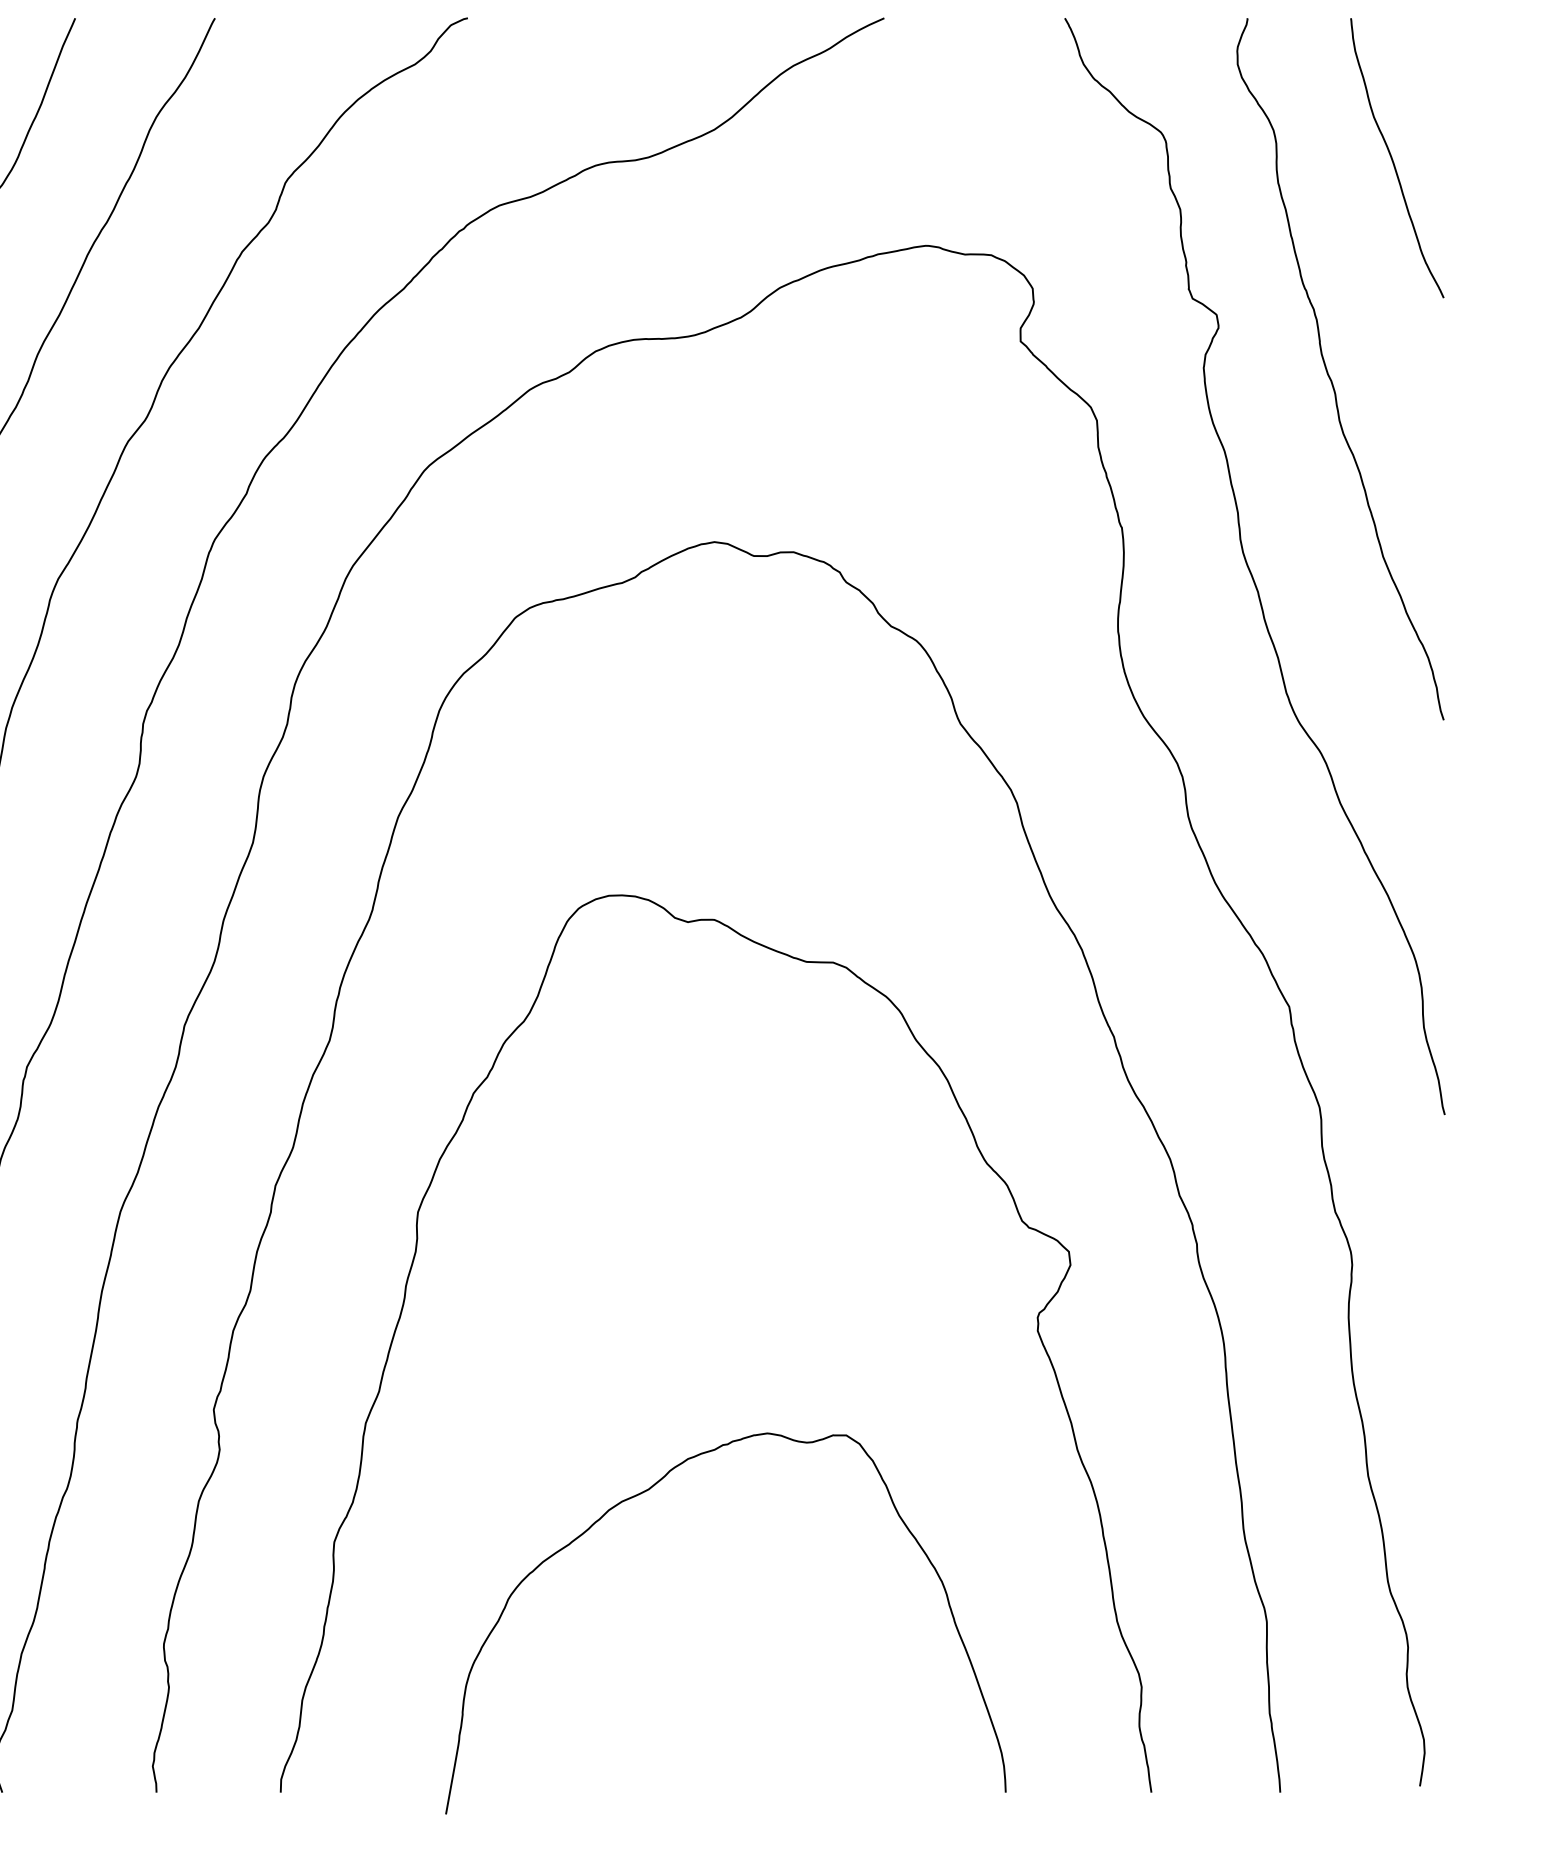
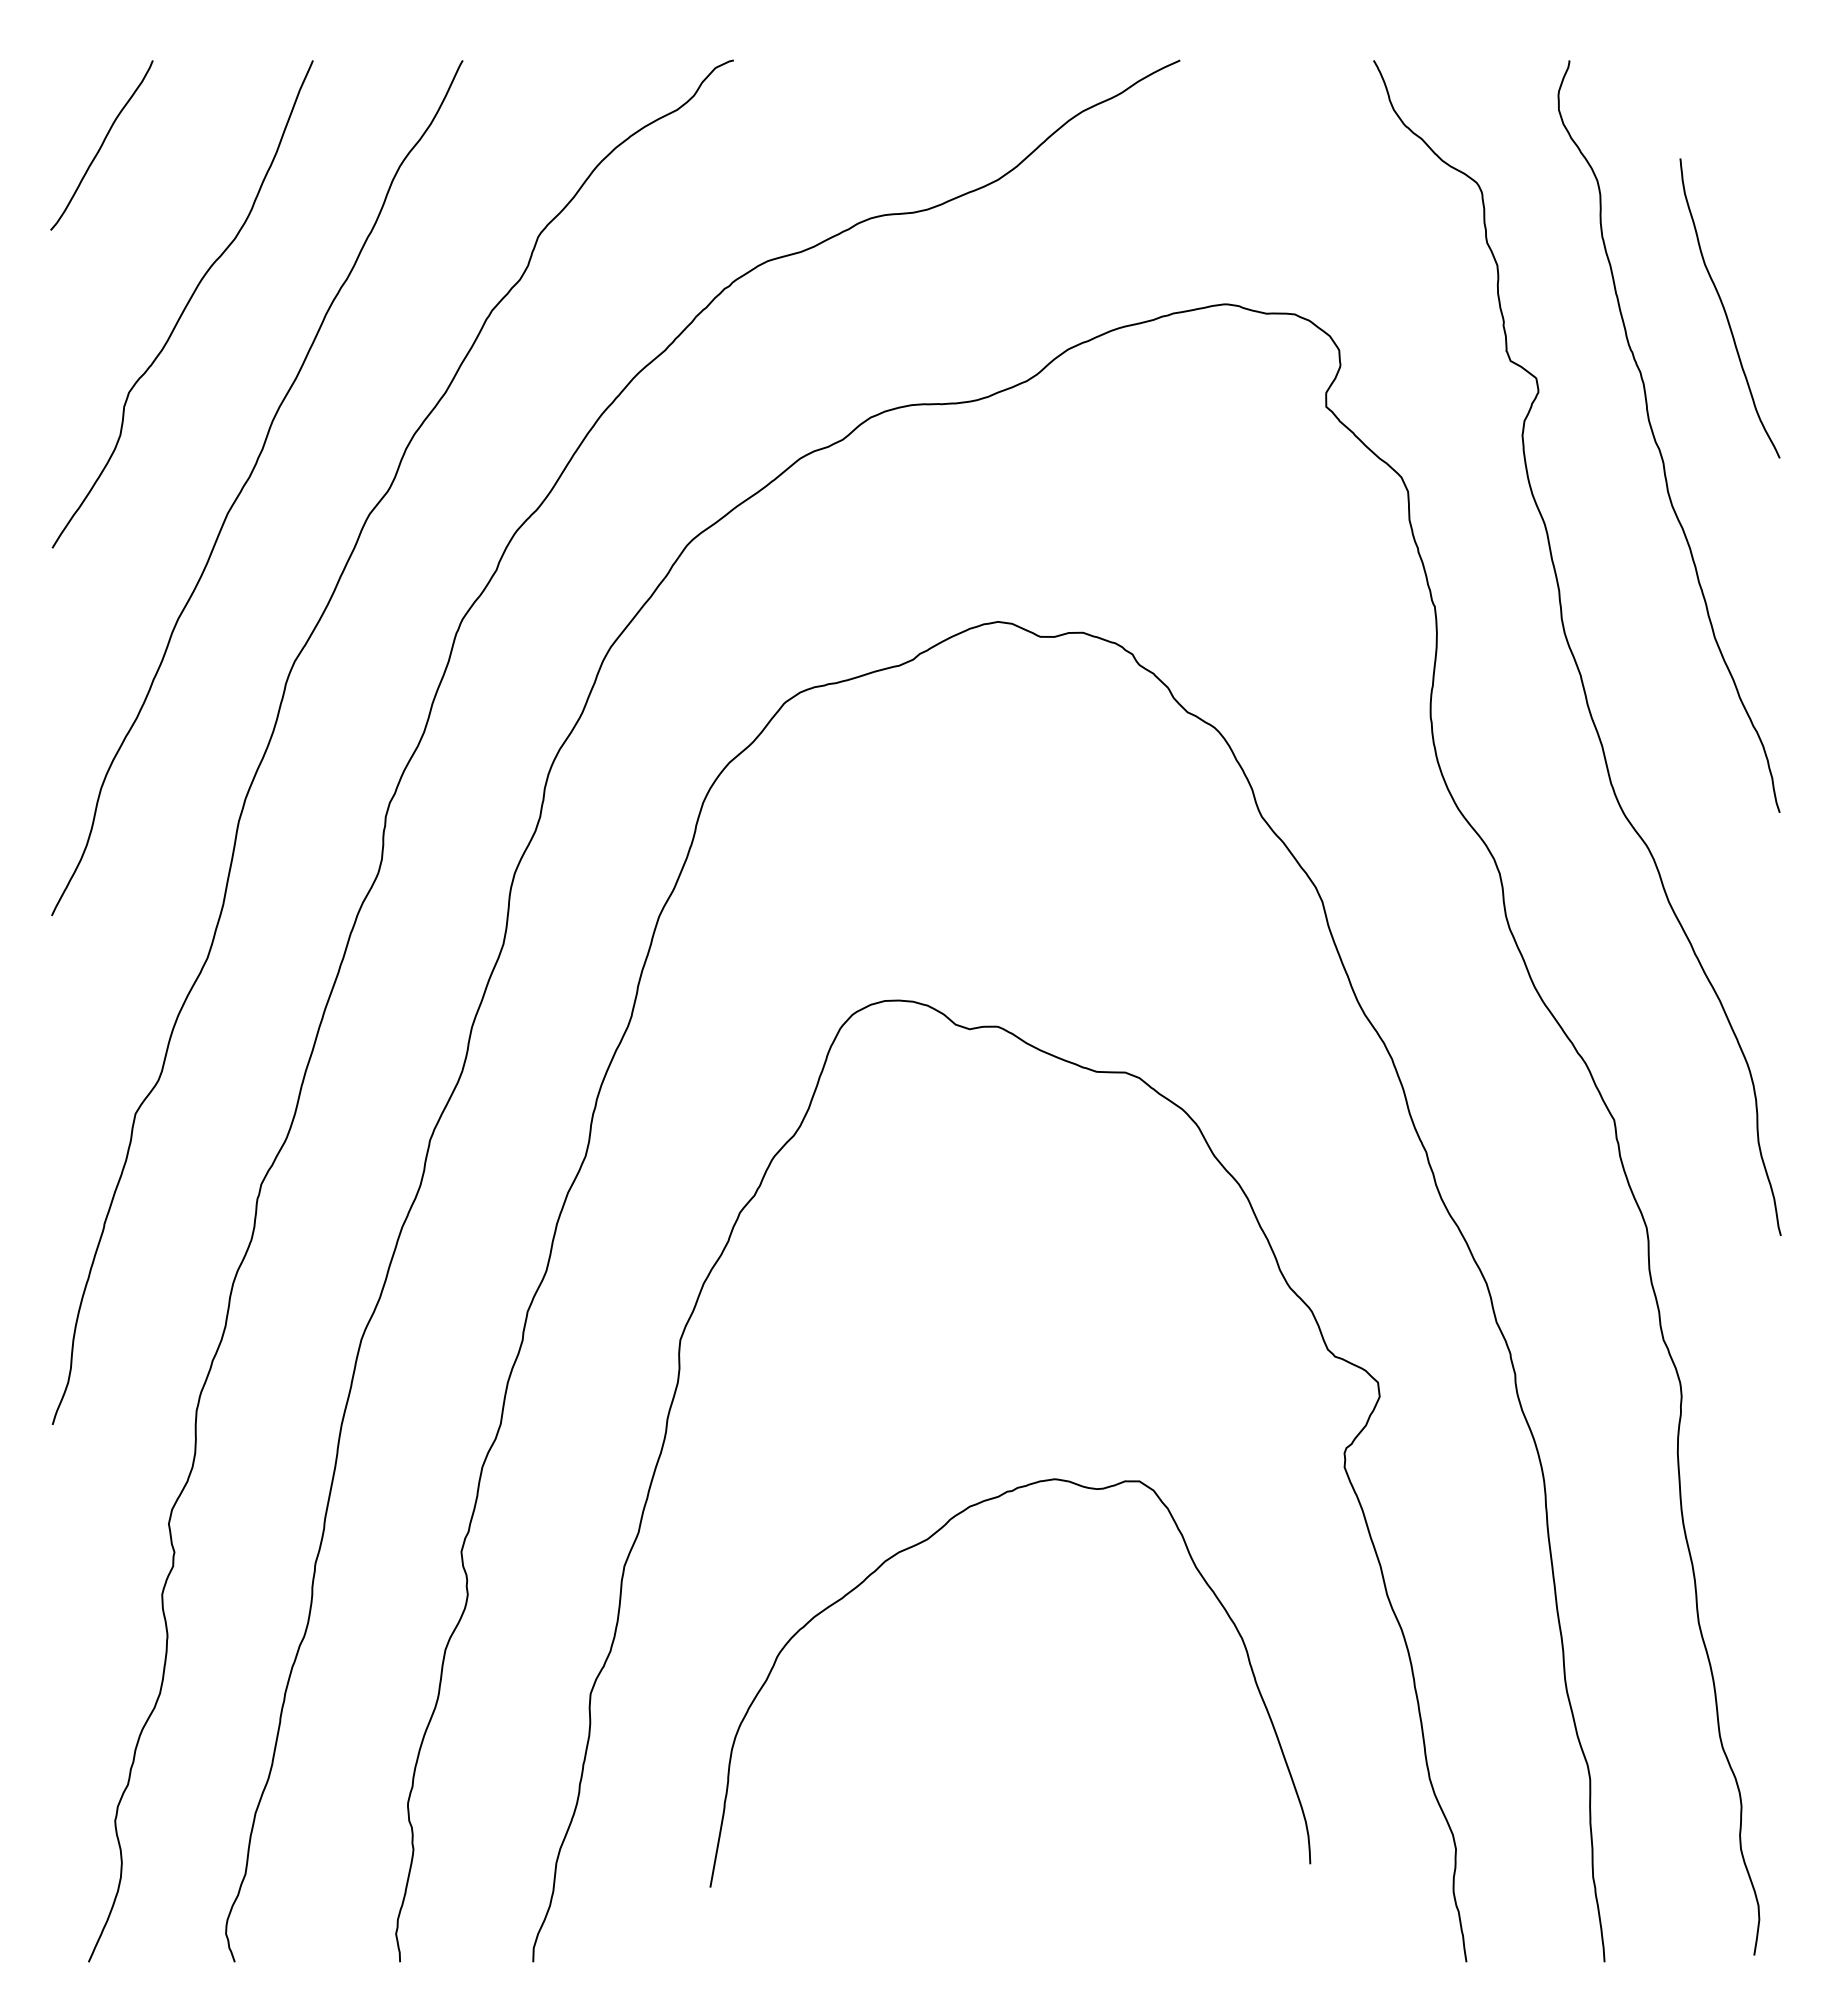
curve: (1393, 159) -> (1725, 309), moved
curve: (648, 1490) -> (927, 1540), moved

